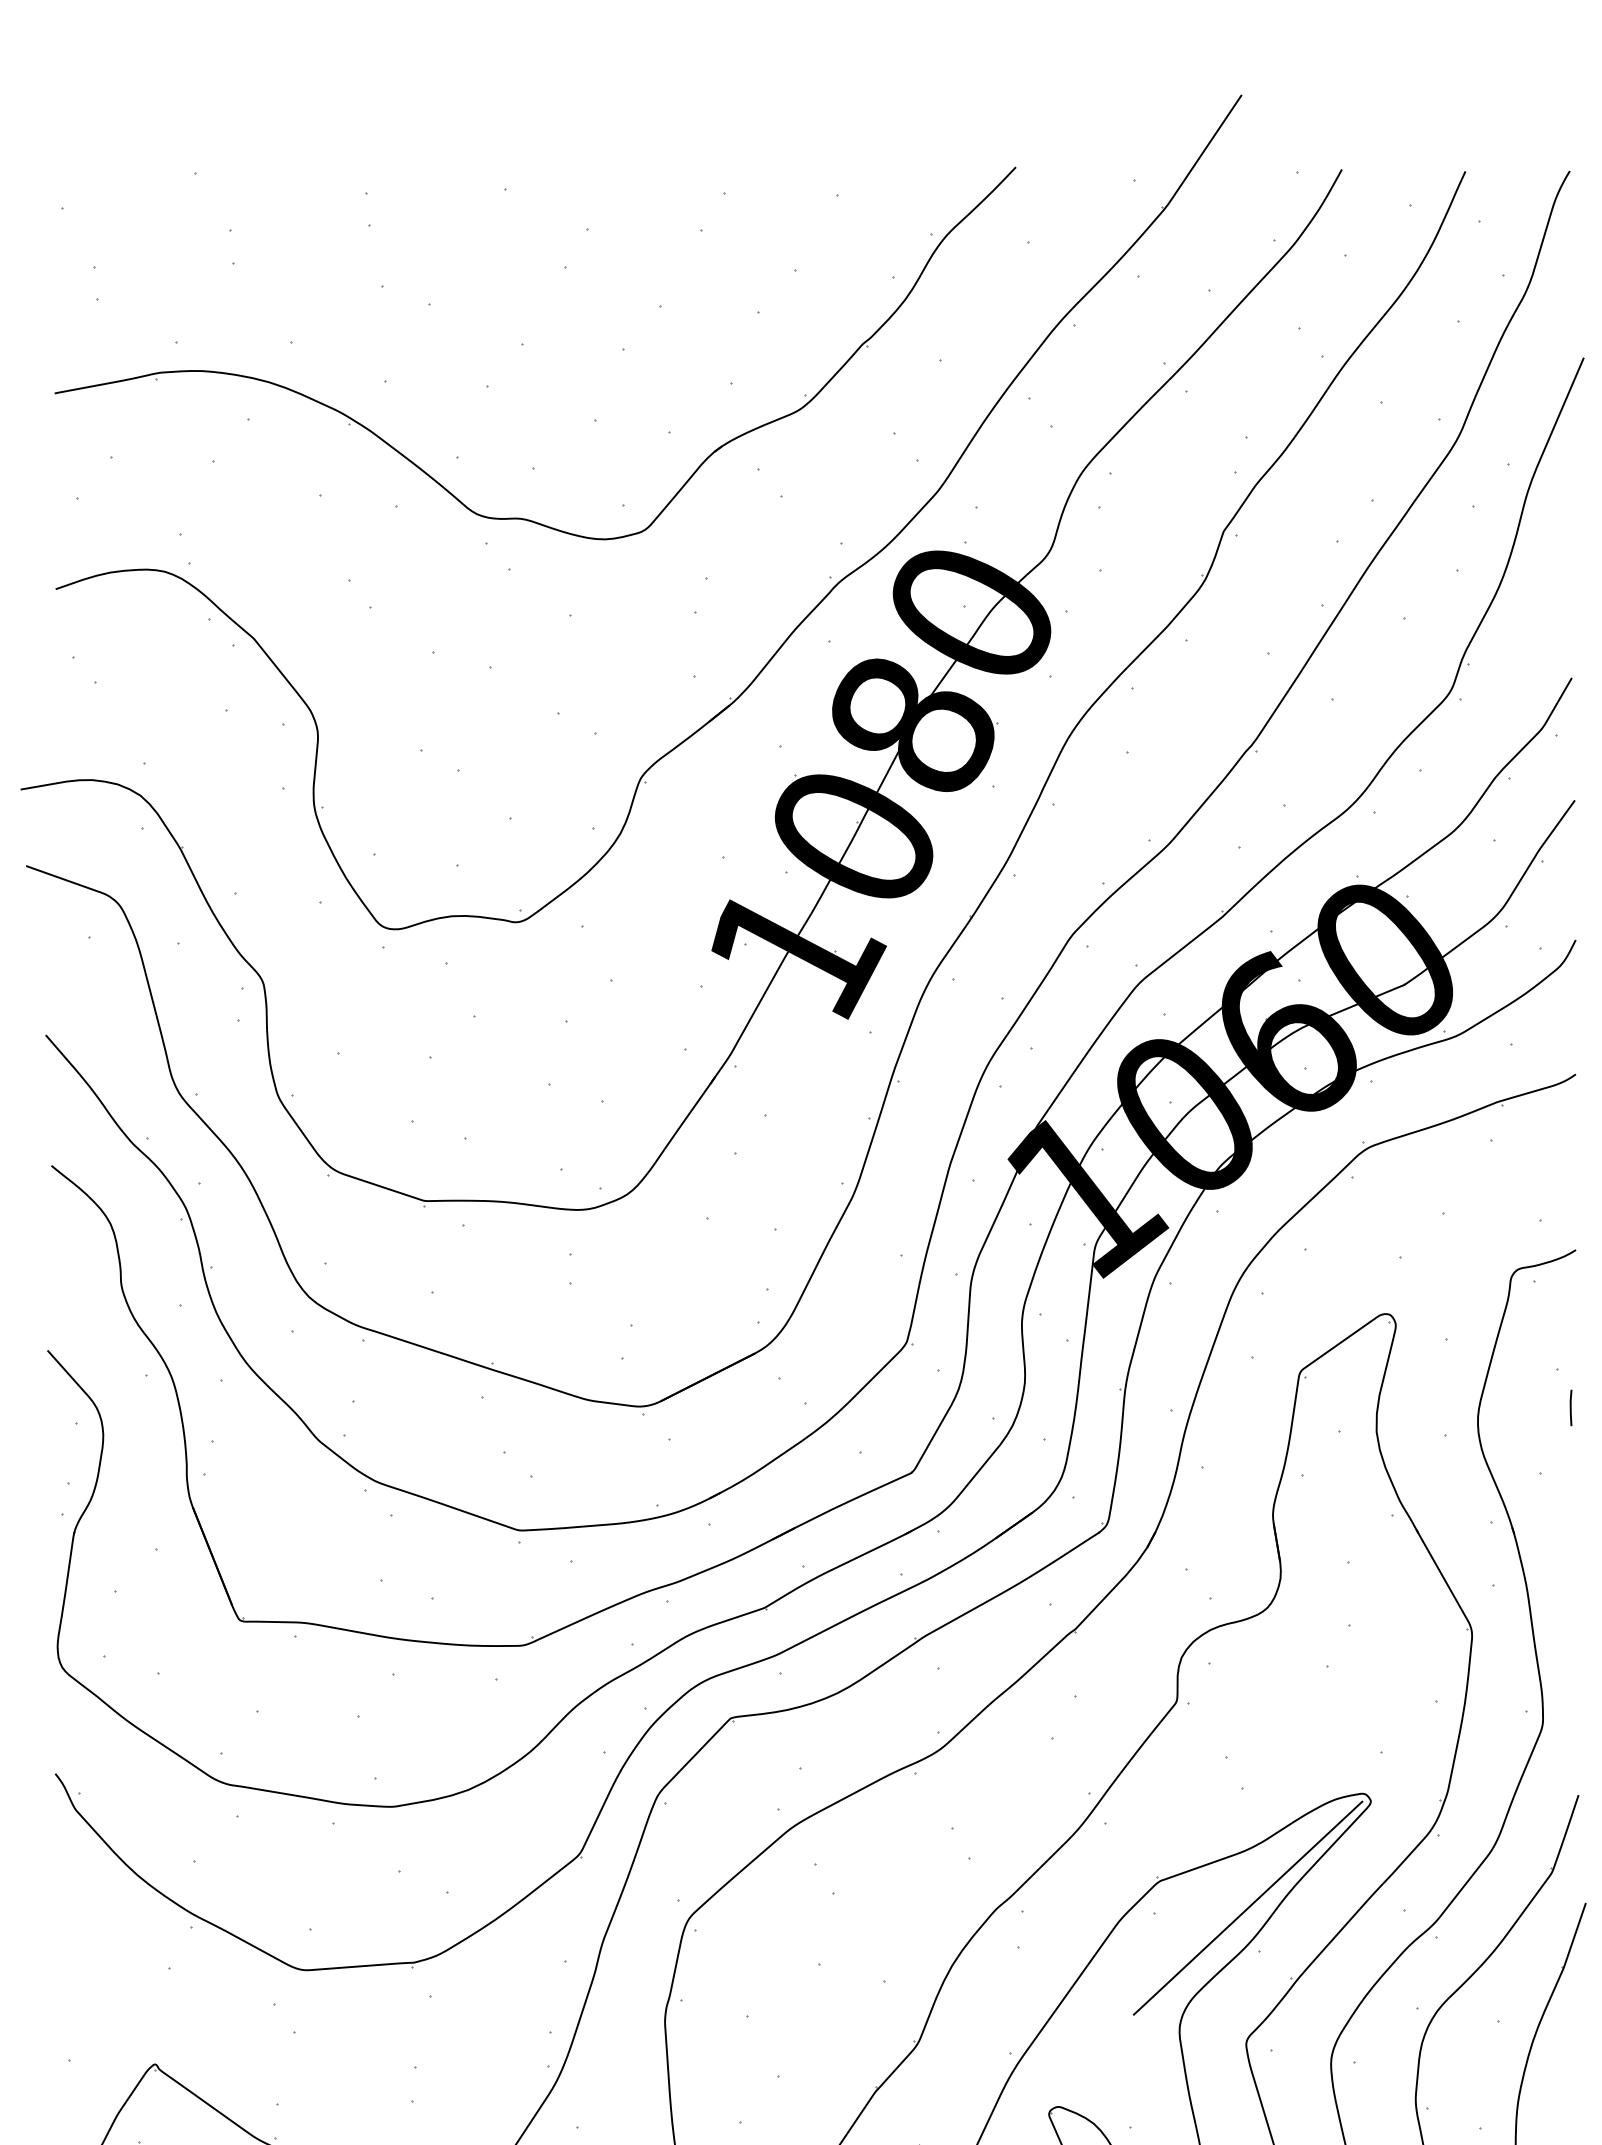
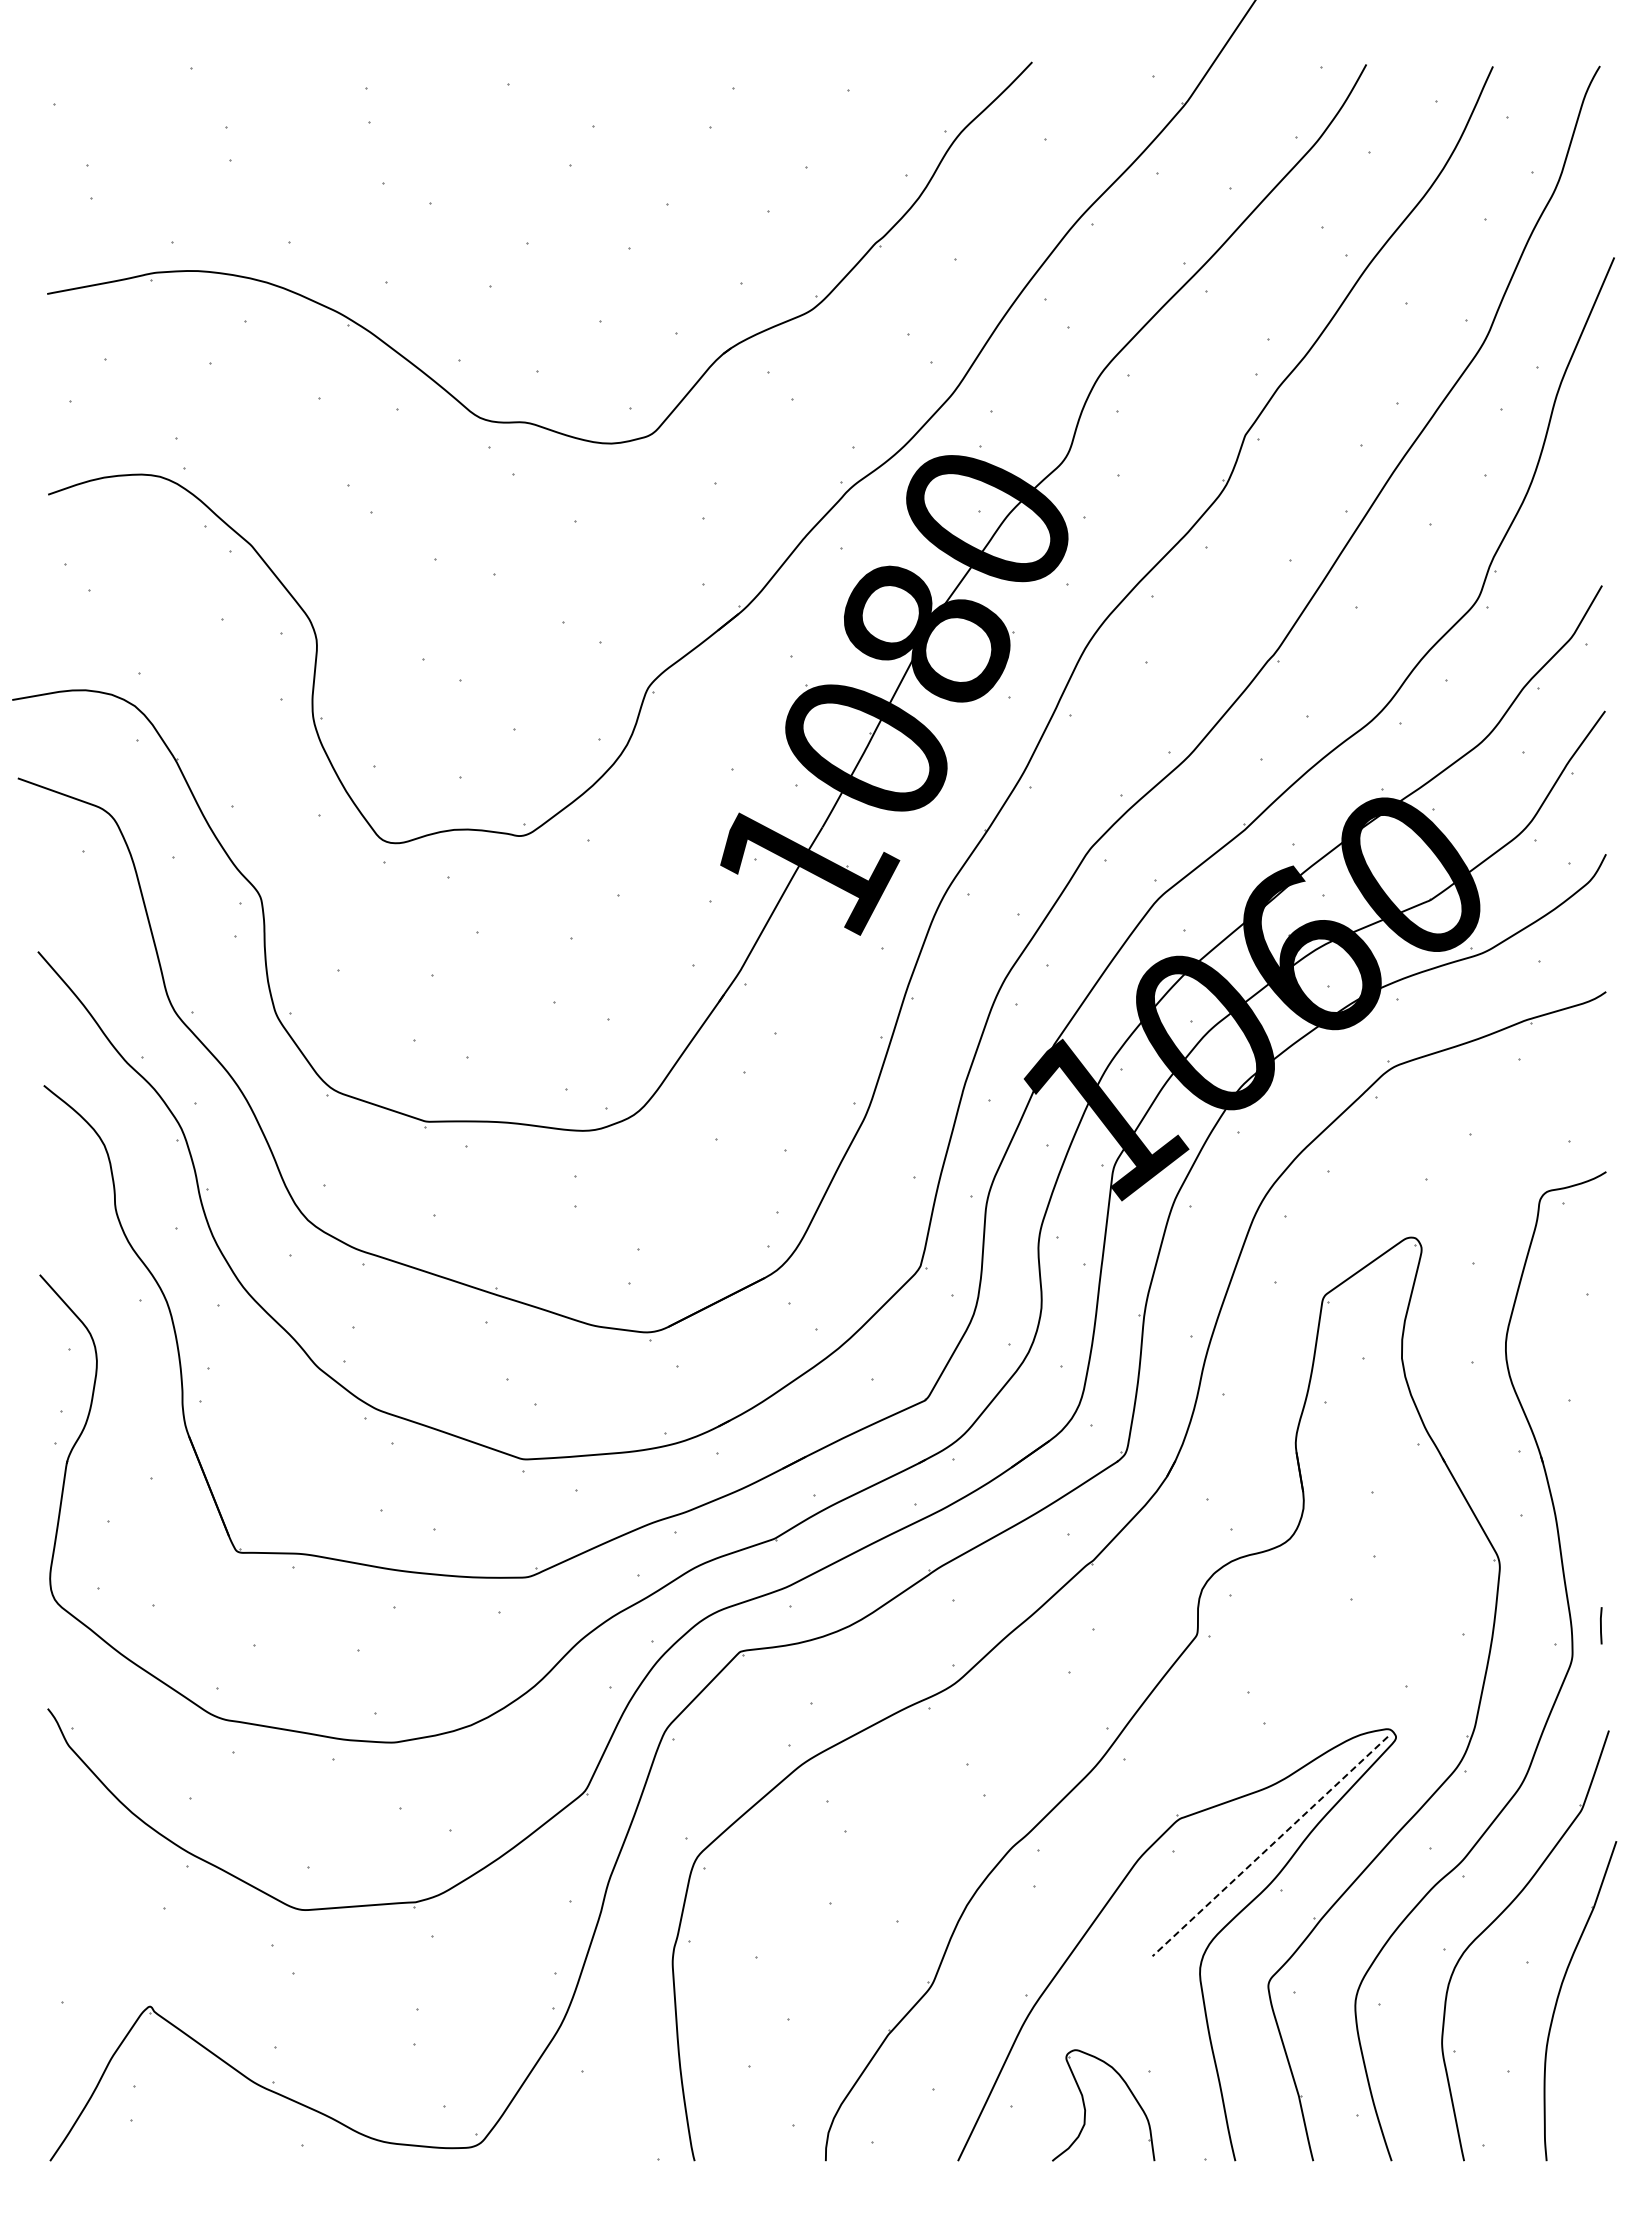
line: (1571, 1407) -> (1601, 1625), moved
line: (1248, 1908) -> (1270, 1846), solid -> dashed

